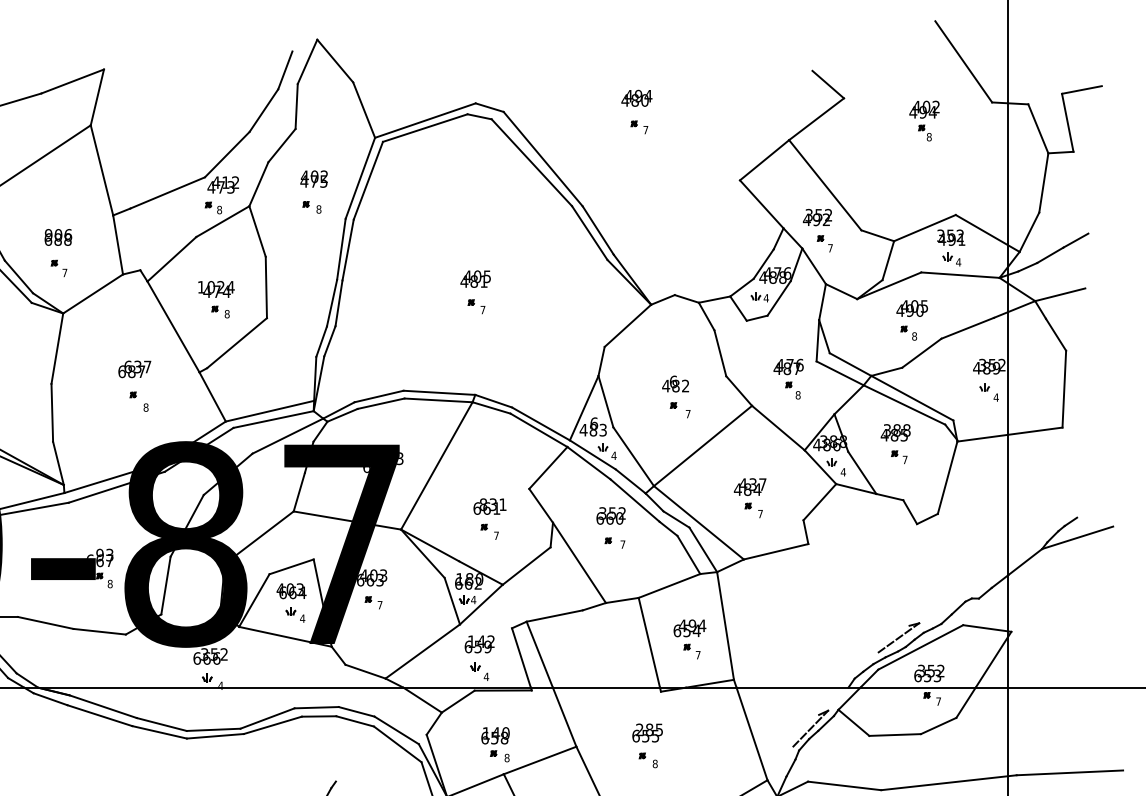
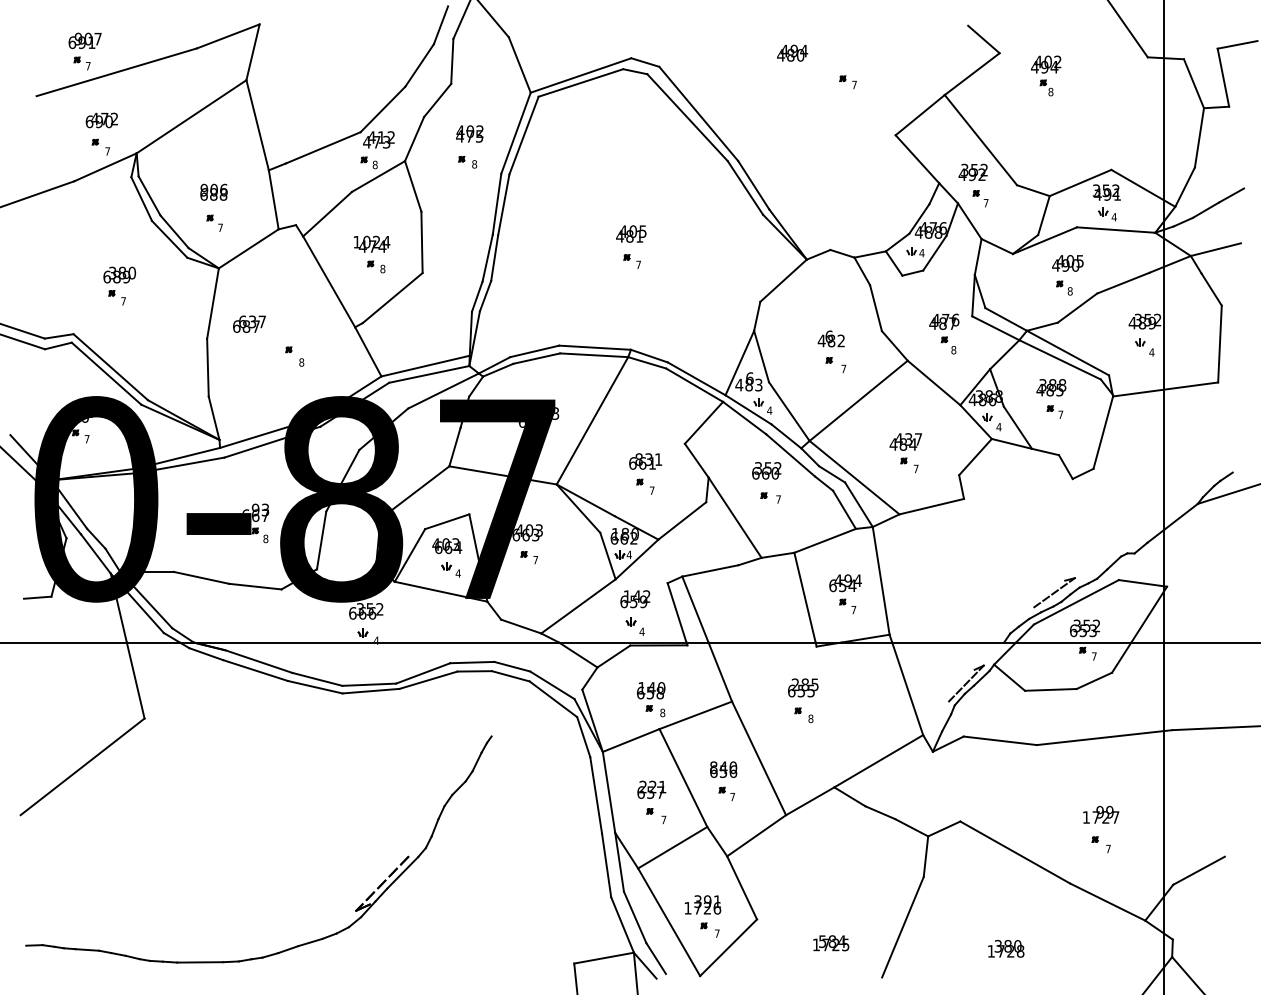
part: (924, 120) -> (1046, 75), moved
part: (638, 127) -> (847, 82), moved
text: (134, 368) -> (249, 323), moved

